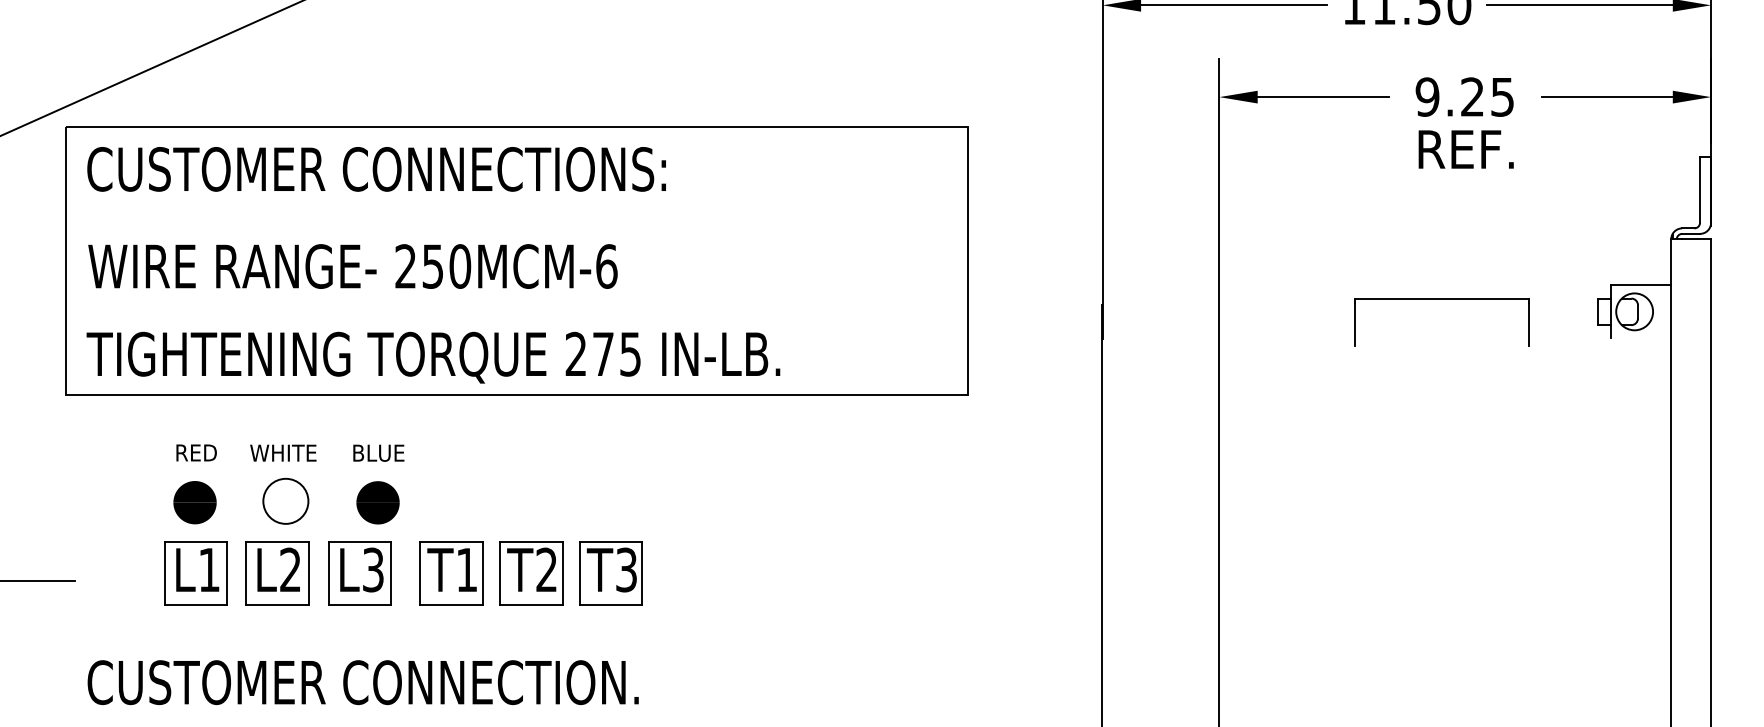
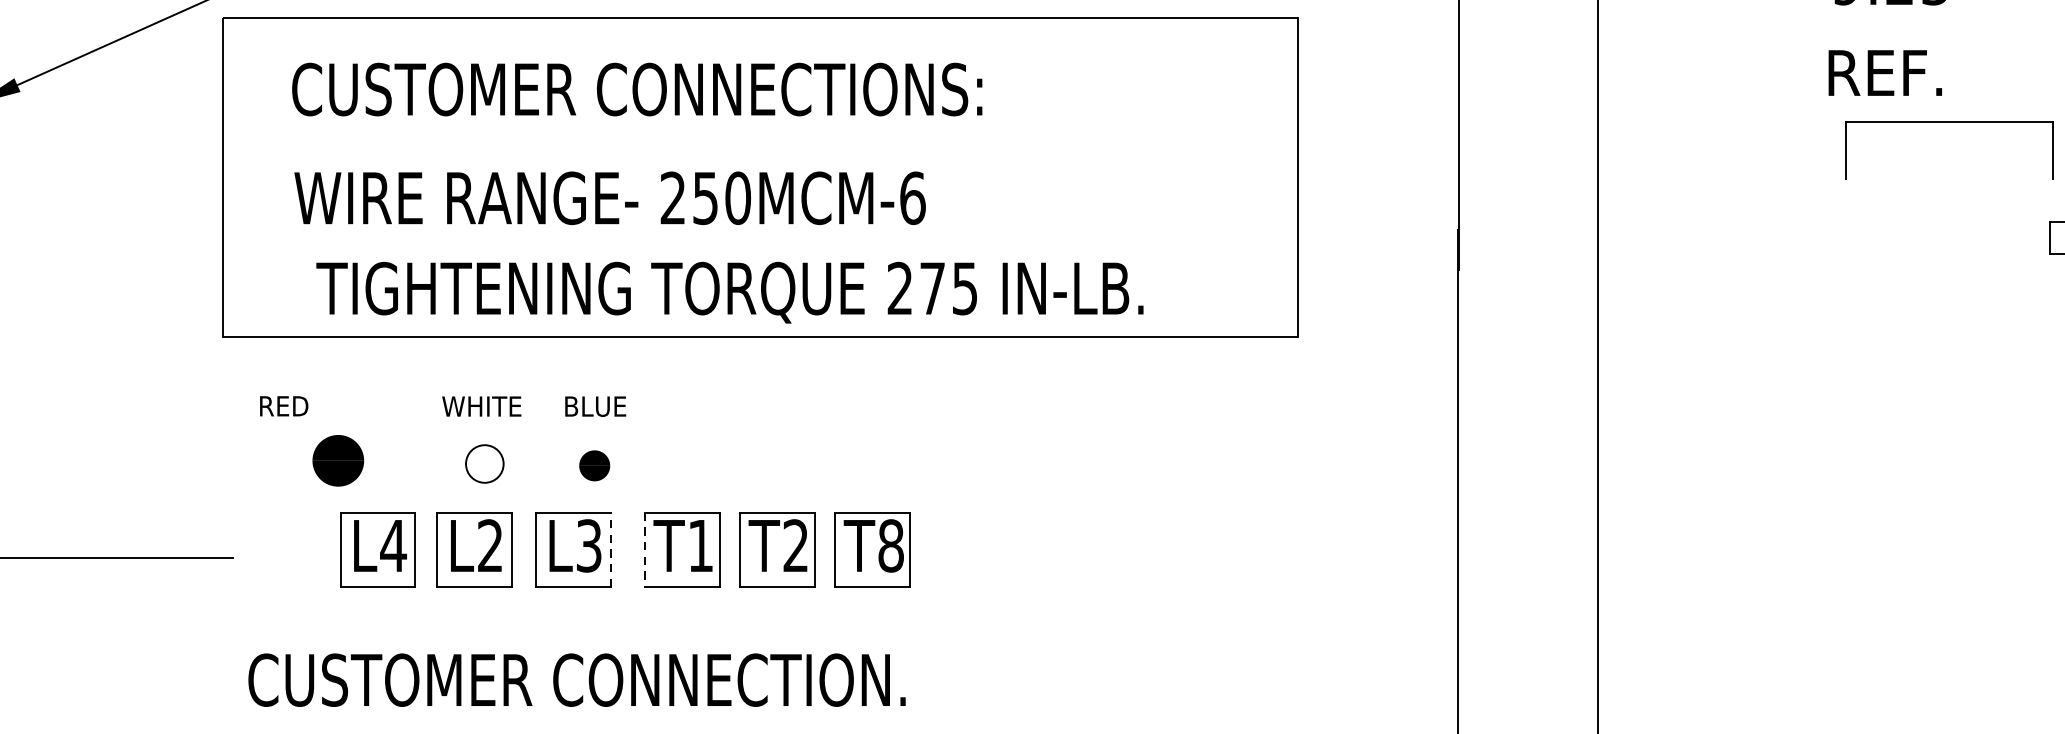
text: (1465, 149) -> (1884, 73), moved
text: (376, 169) -> (637, 89), moved
text: (352, 266) -> (609, 198), moved
part: (1441, 299) -> (1948, 123), moved
text: (433, 357) -> (730, 292), moved
text: (196, 452) -> (284, 405), moved
circle: (285, 500) -> (484, 462), size x0.7
part: (194, 502) -> (337, 460), moved
part: (377, 502) -> (594, 465), size x0.6
text: (209, 569) -> (393, 545), L1 -> L4
text: (626, 569) -> (891, 545), T3 -> T8
line: (391, 572) -> (610, 548), solid -> dashed
line: (420, 573) -> (645, 550), solid -> dashed

